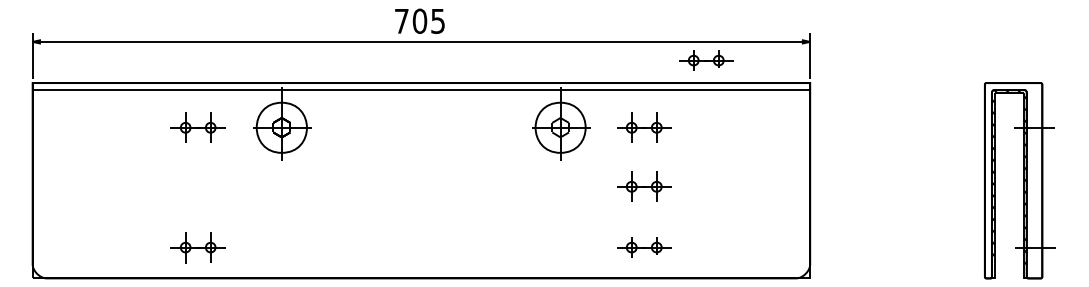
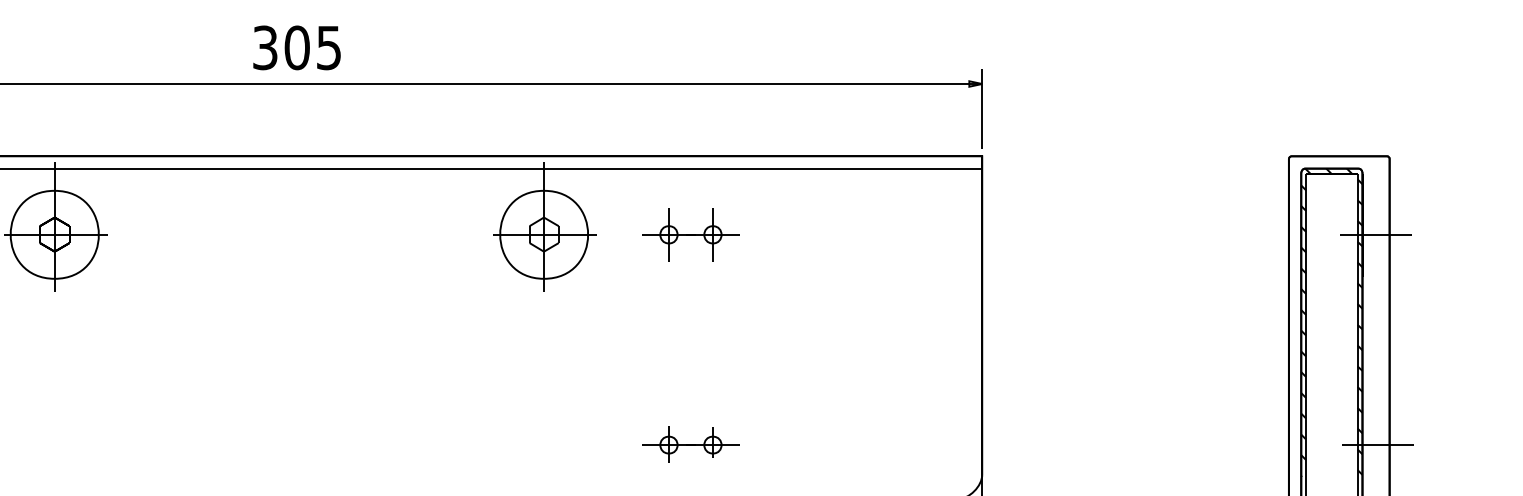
text: (401, 20) -> (264, 46), 705 -> 305
part: (706, 60) -> (800, 116), removed
part: (644, 186) -> (691, 337), removed

